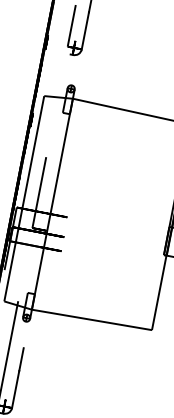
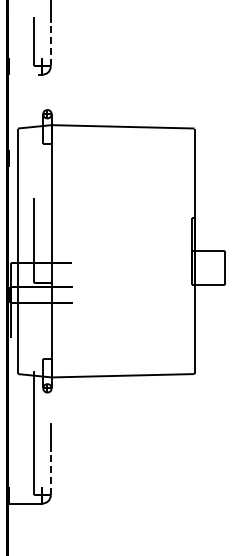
line: (85, 30) -> (50, 43), solid -> dashed
line: (15, 389) -> (50, 472), solid -> dashed

